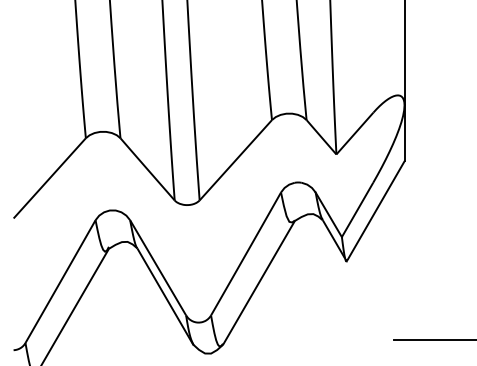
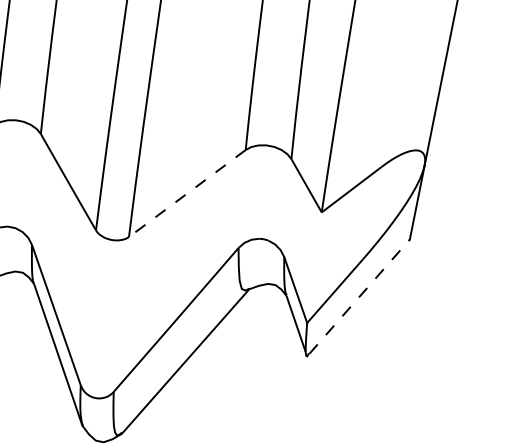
line: (235, 160) -> (186, 193), solid -> dashed
line: (376, 210) -> (359, 296), solid -> dashed

